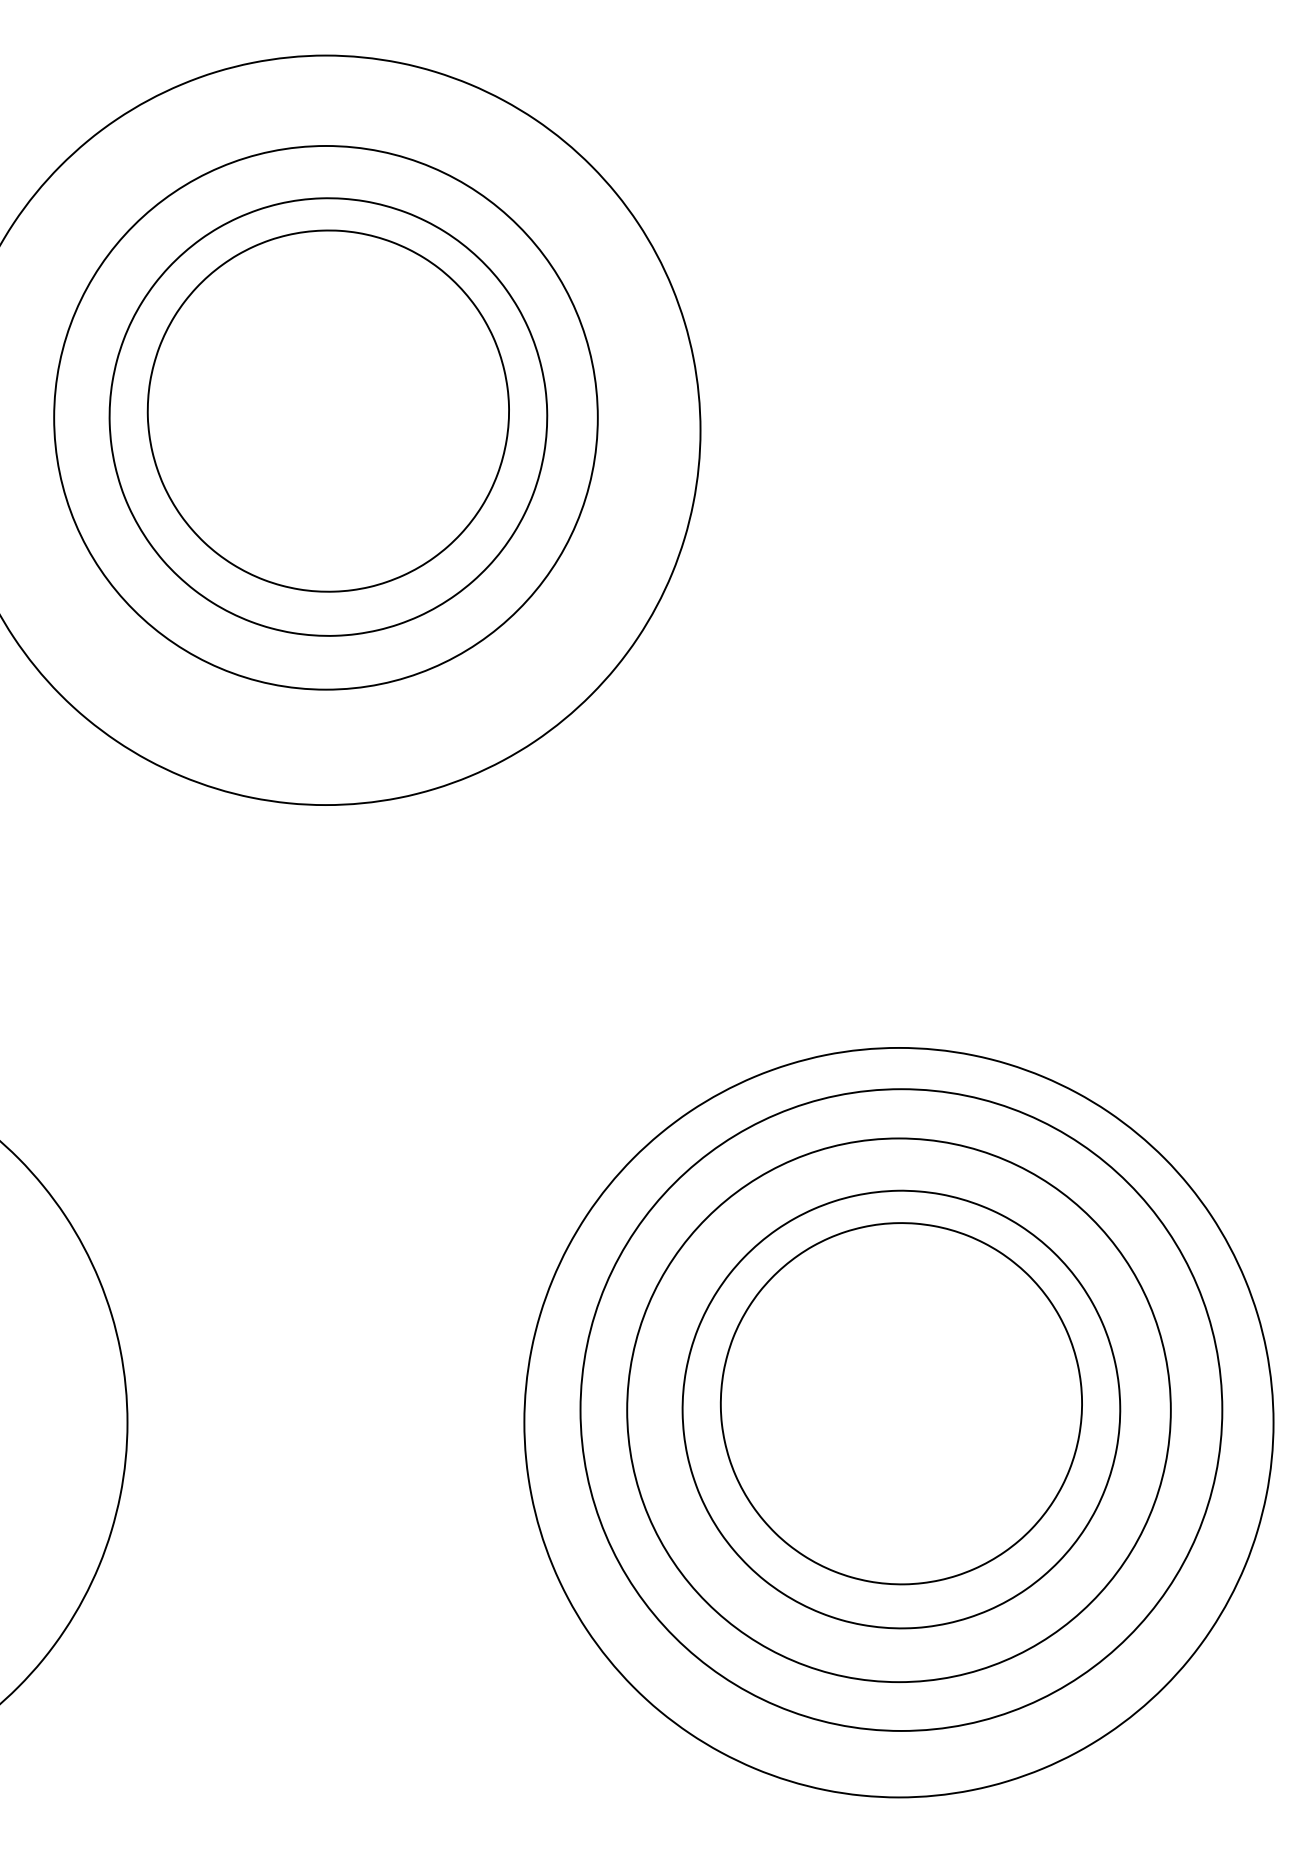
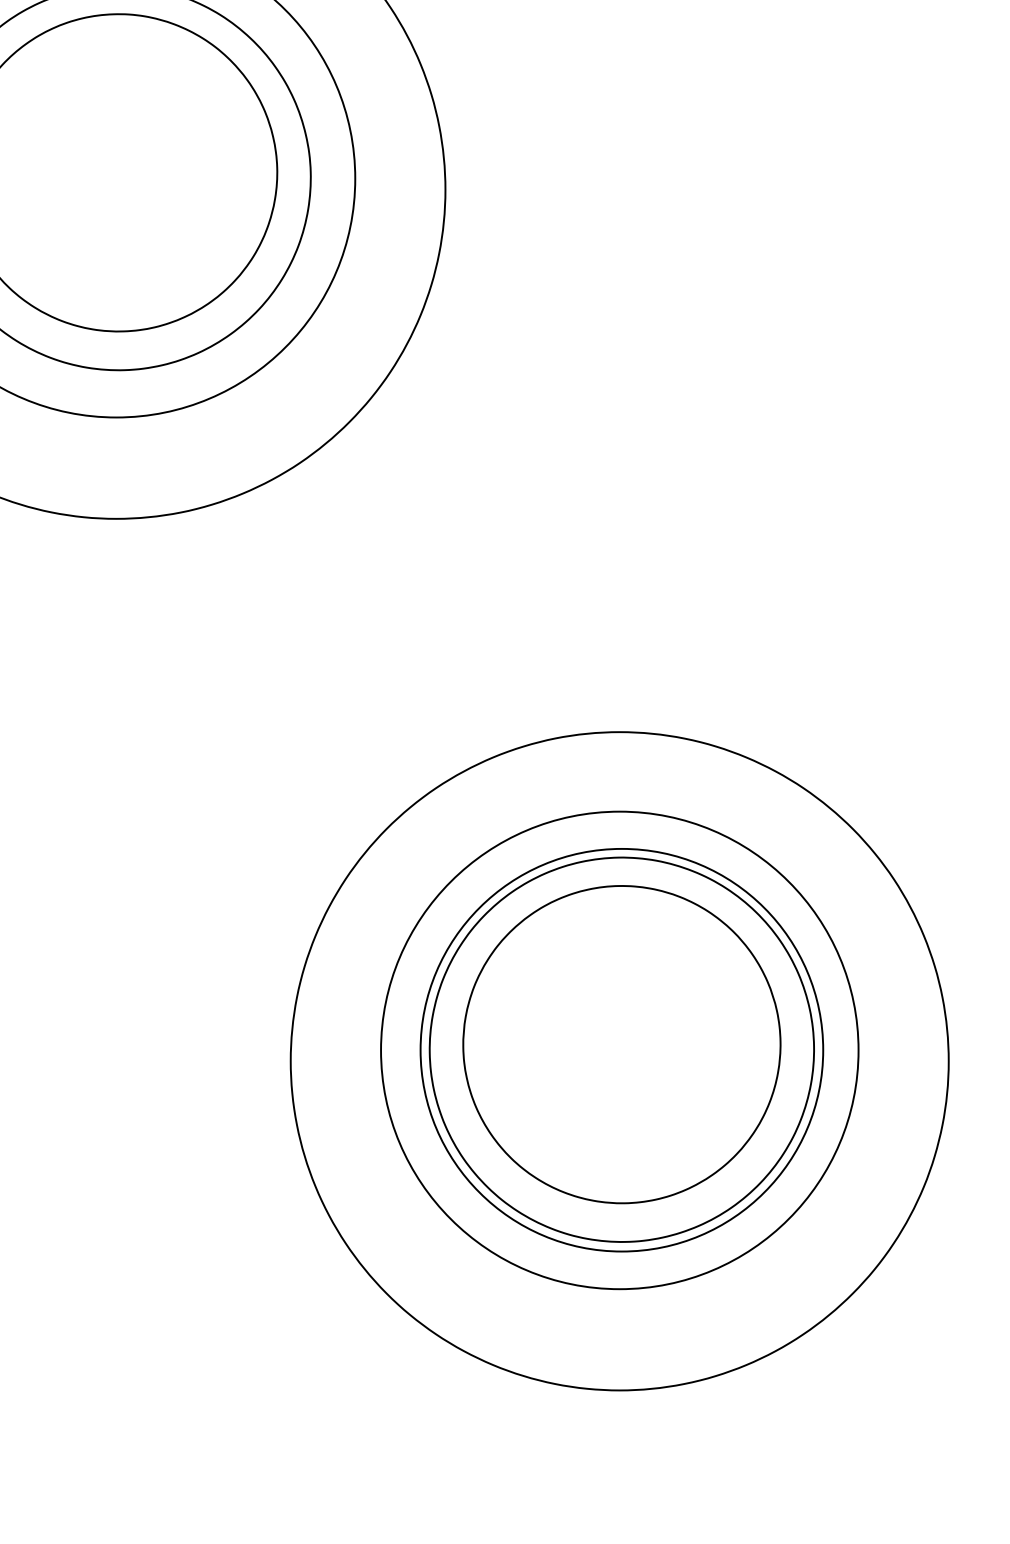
circle: (901, 1409) -> (621, 1049), size x0.71

